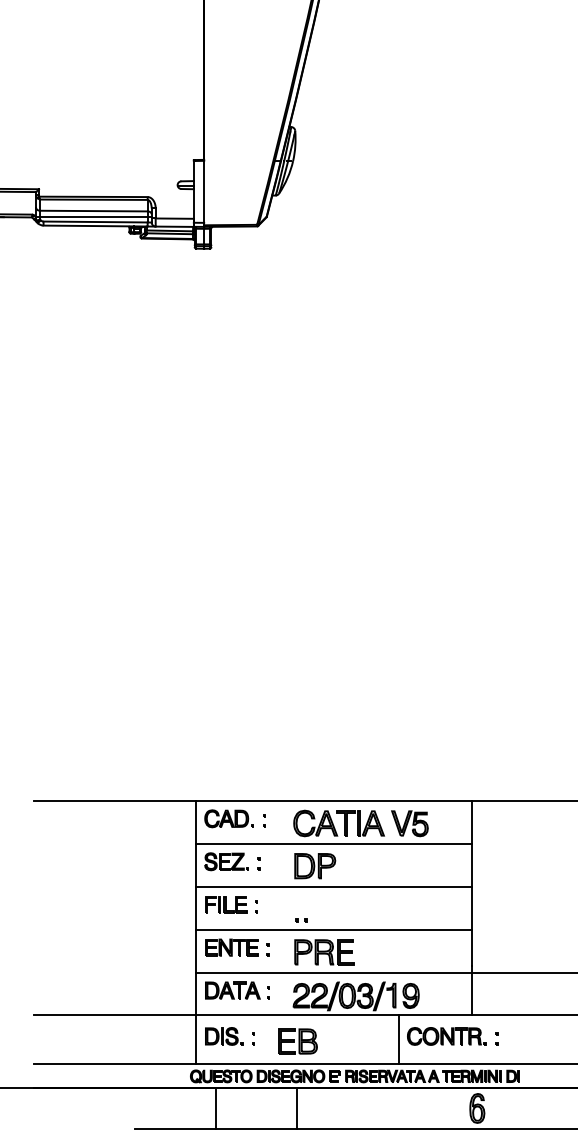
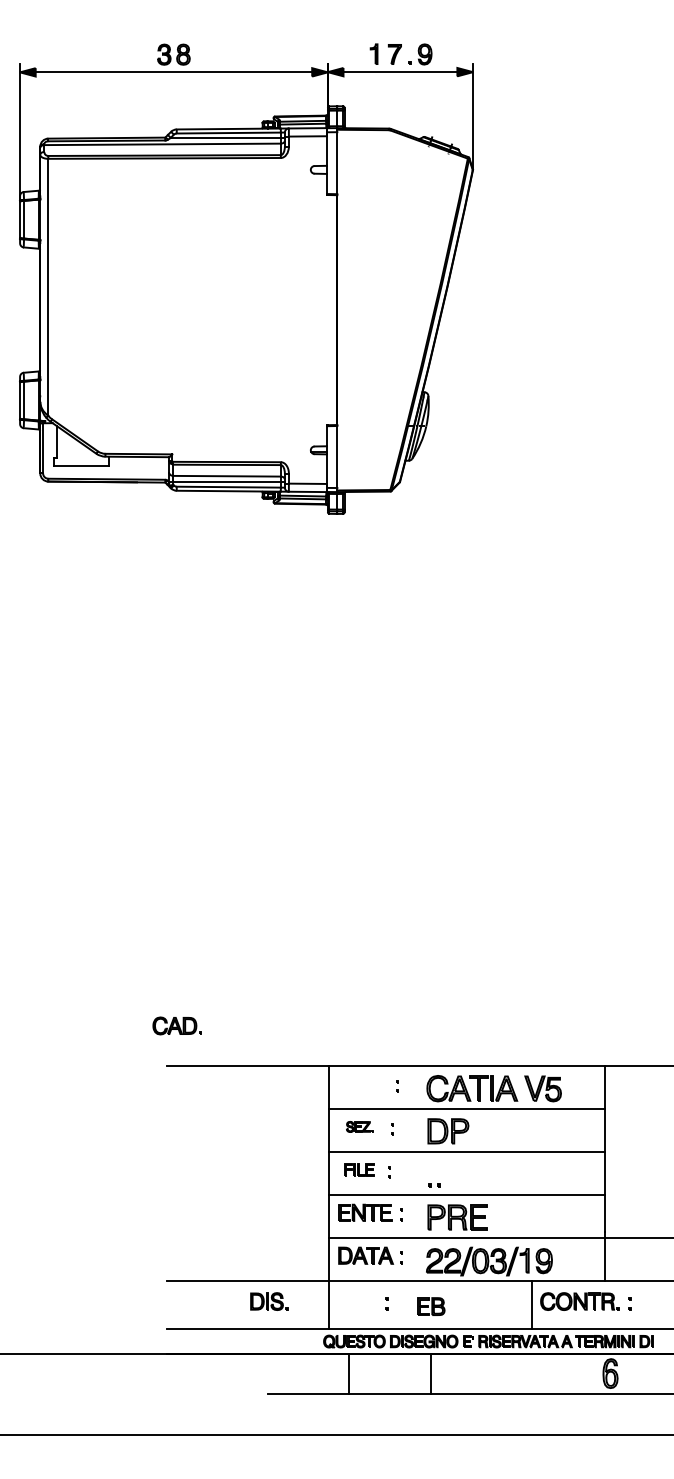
part: (228, 818) -> (176, 1025), moved
part: (226, 861) -> (359, 1126), size x0.6
part: (226, 904) -> (359, 1169), size x0.7
part: (224, 1036) -> (269, 1301), moved
part: (298, 1041) -> (431, 1306), size x0.7

